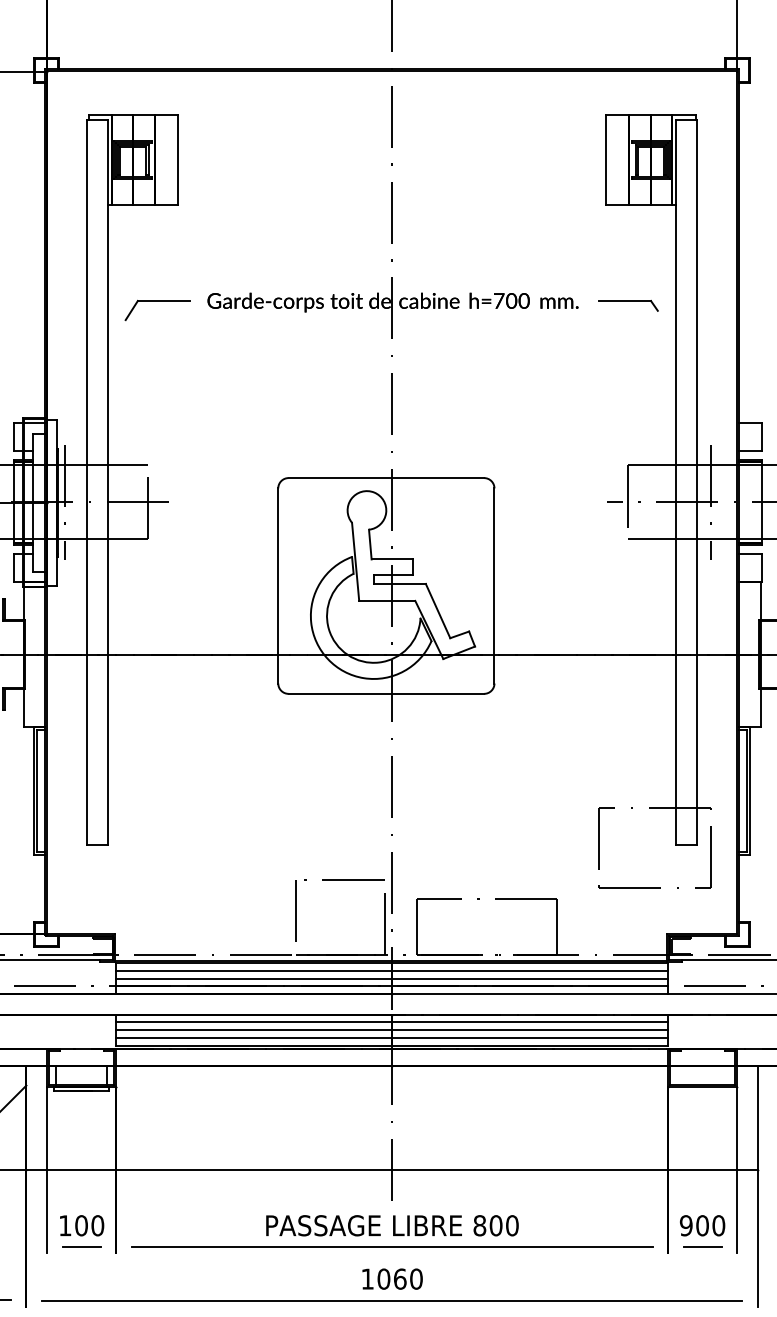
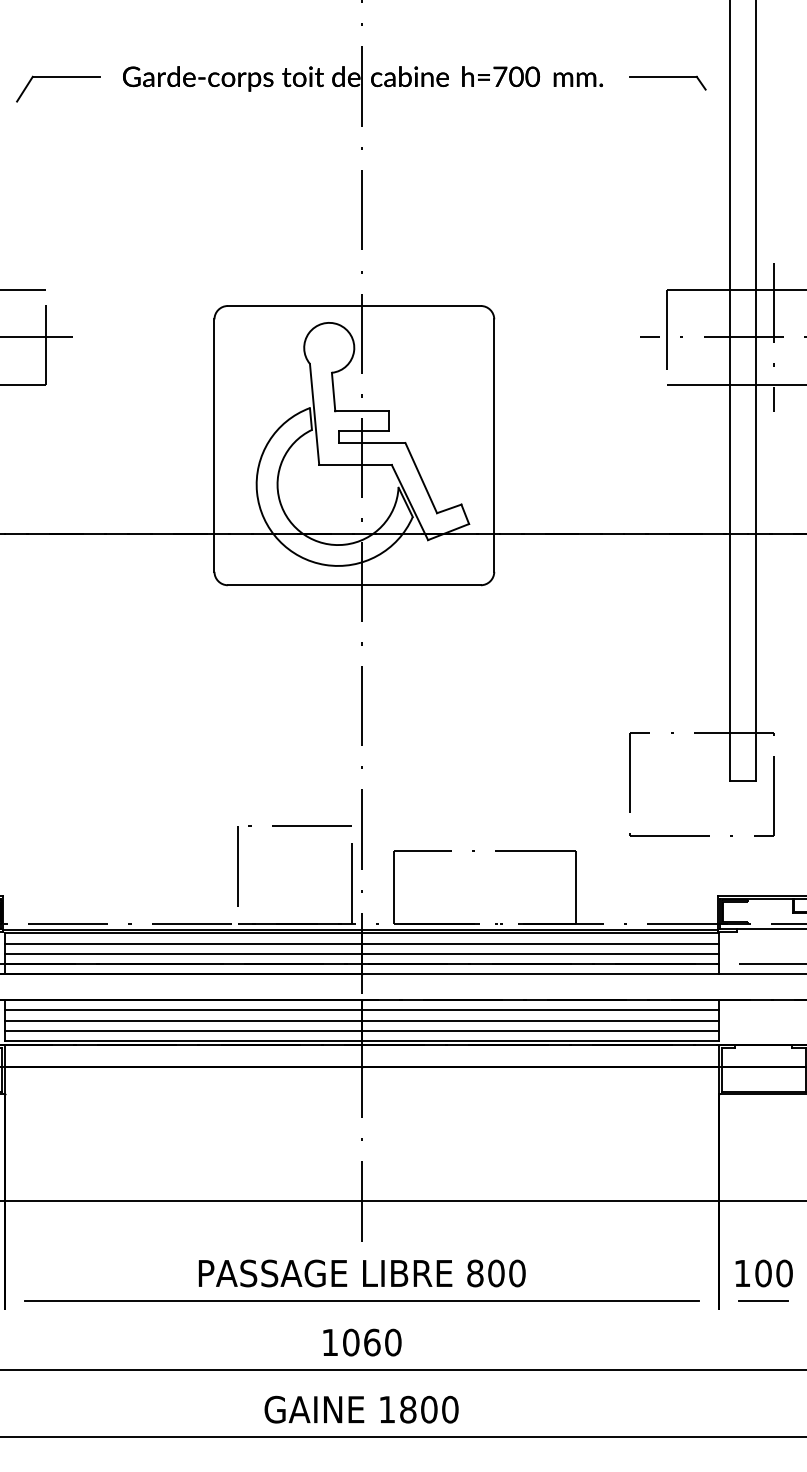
text: (685, 1225) -> (741, 1273), 900 -> 100

